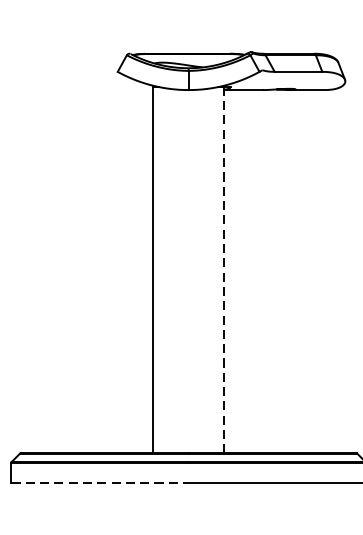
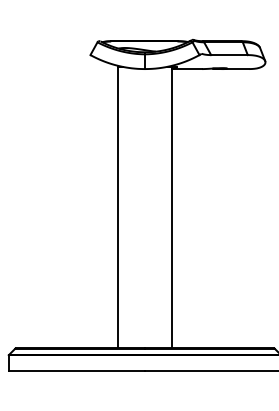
line: (224, 270) -> (172, 207), dashed -> solid
line: (100, 483) -> (77, 371), dashed -> solid

